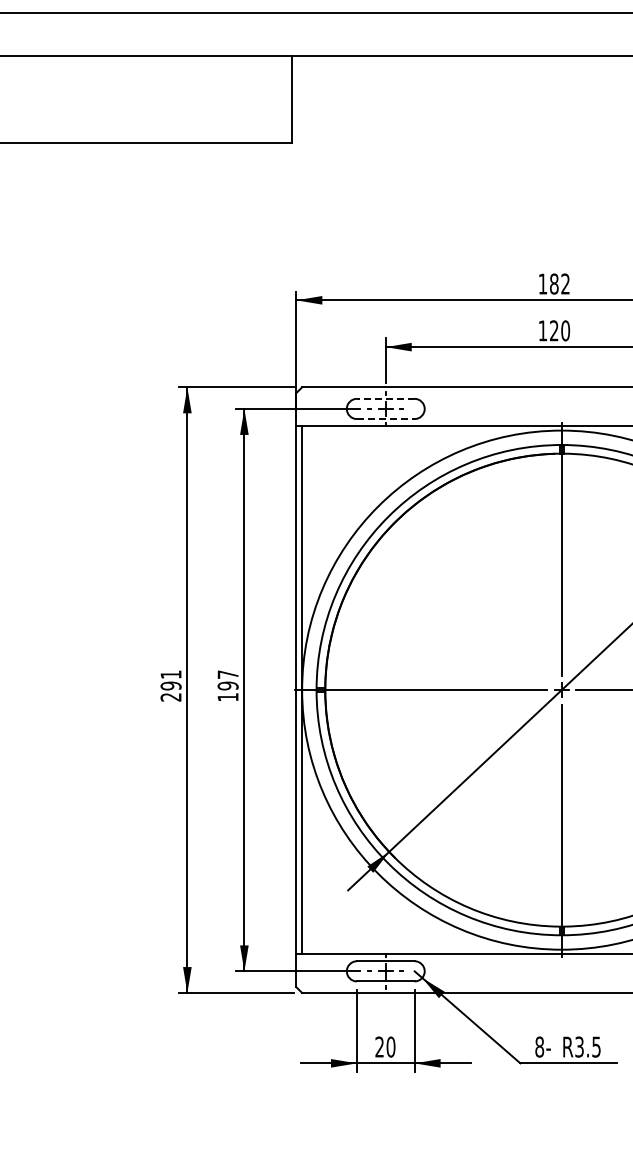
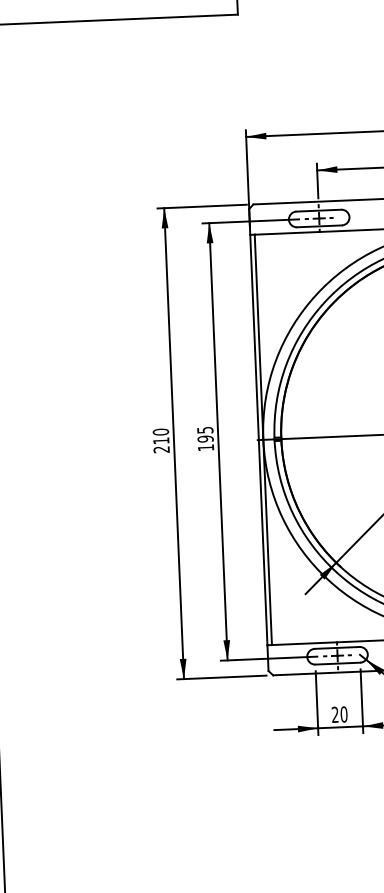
line: (385, 398) -> (318, 210), dashed -> solid
line: (385, 419) -> (319, 226), dashed -> solid
text: (228, 674) -> (205, 430), 197 -> 195
text: (170, 680) -> (160, 436), 291 -> 210

